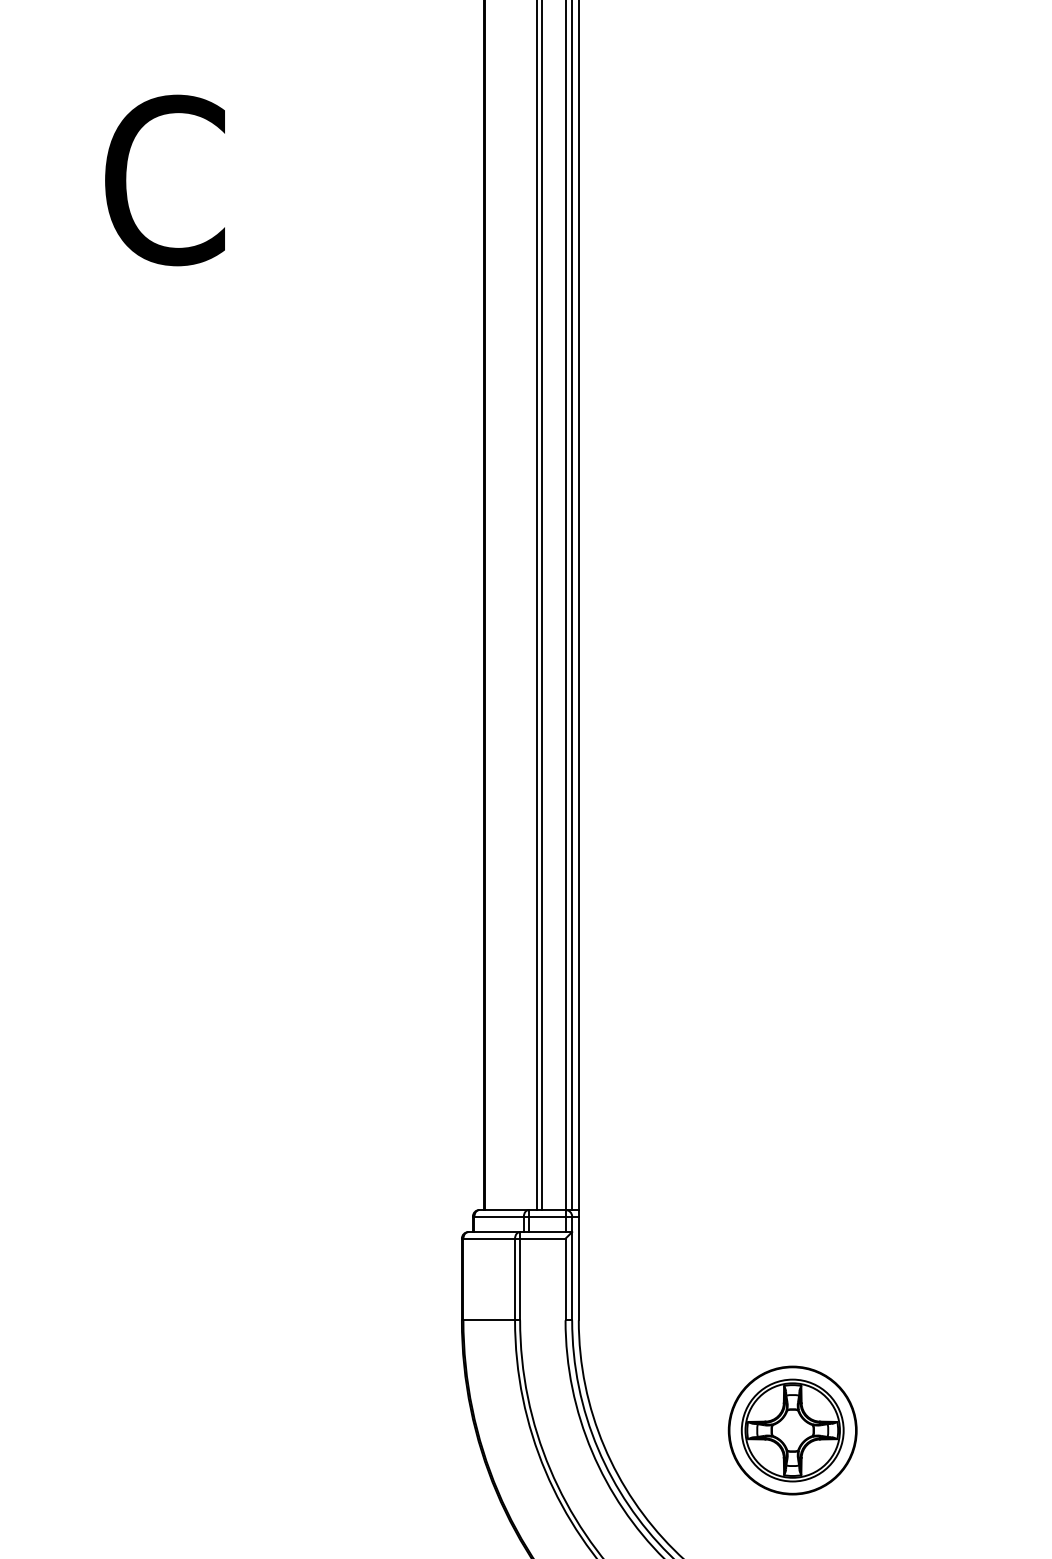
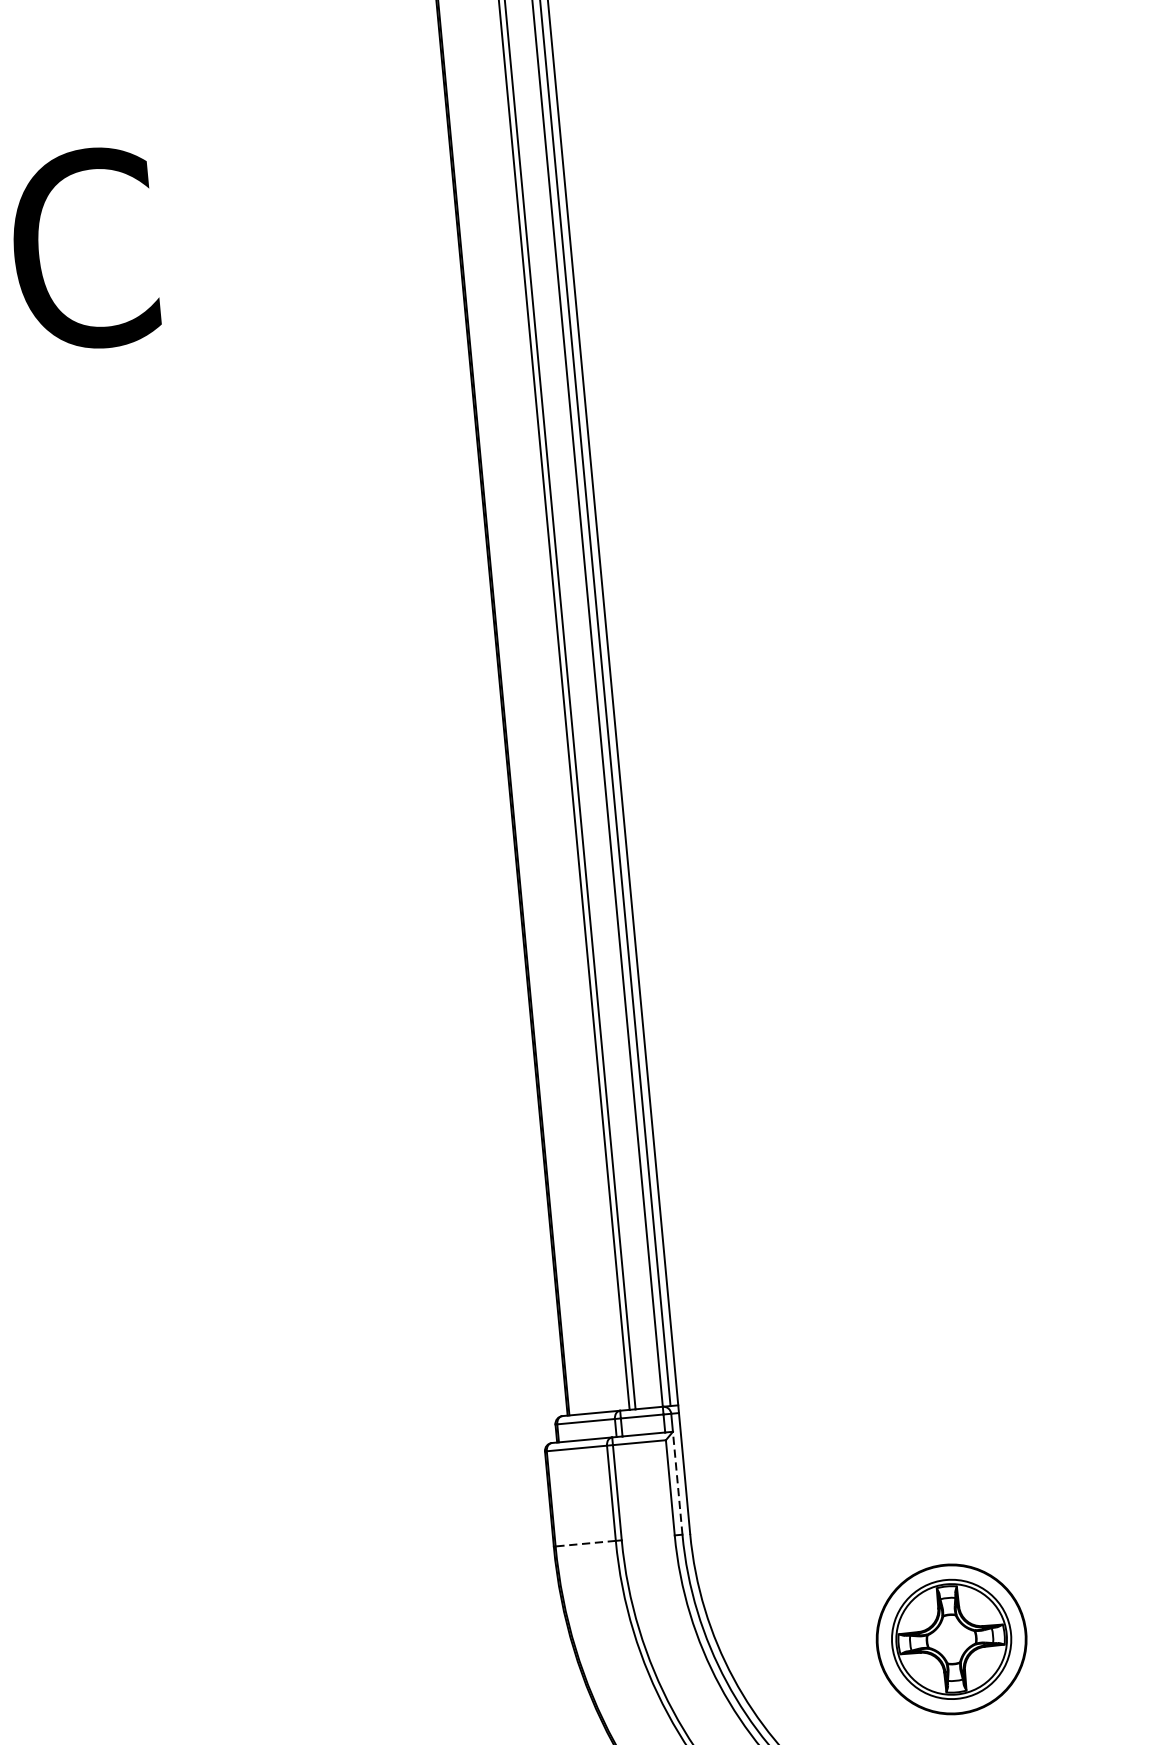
line: (572, 1275) -> (678, 1482), solid -> dashed
line: (489, 1320) -> (586, 1543), solid -> dashed

